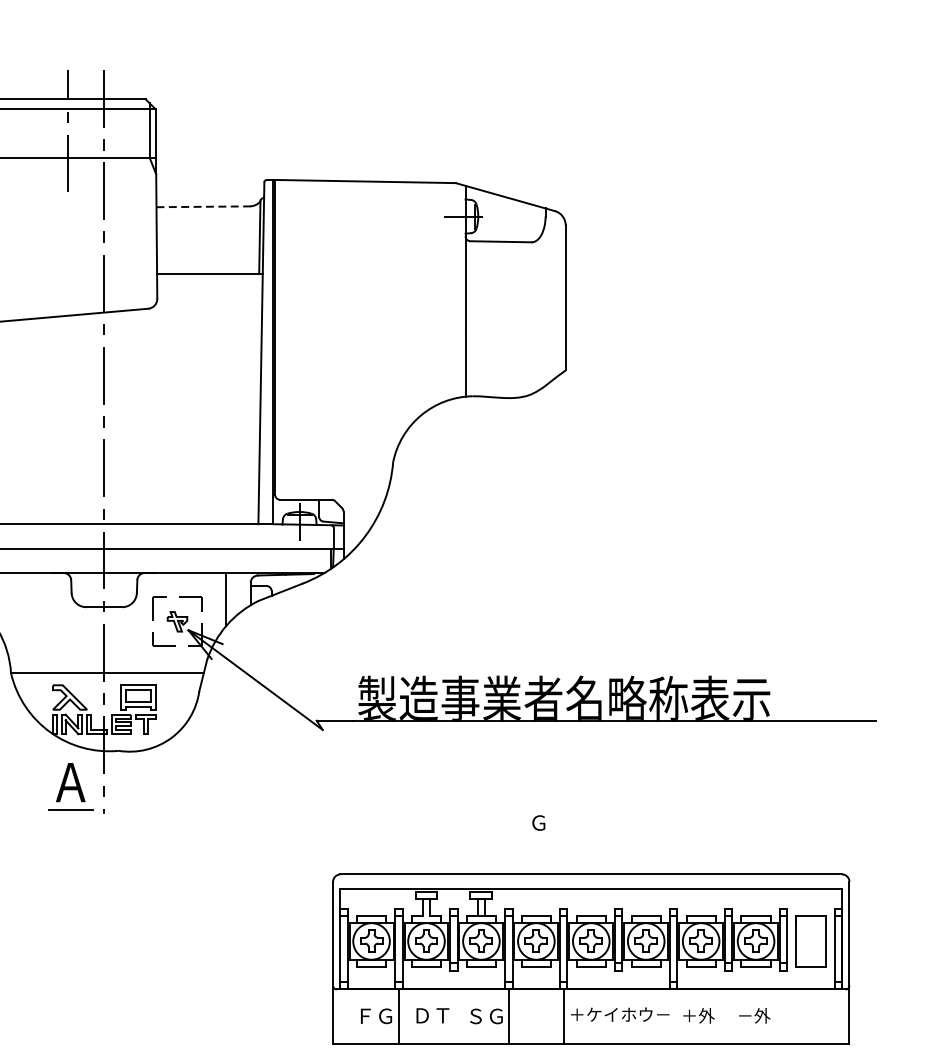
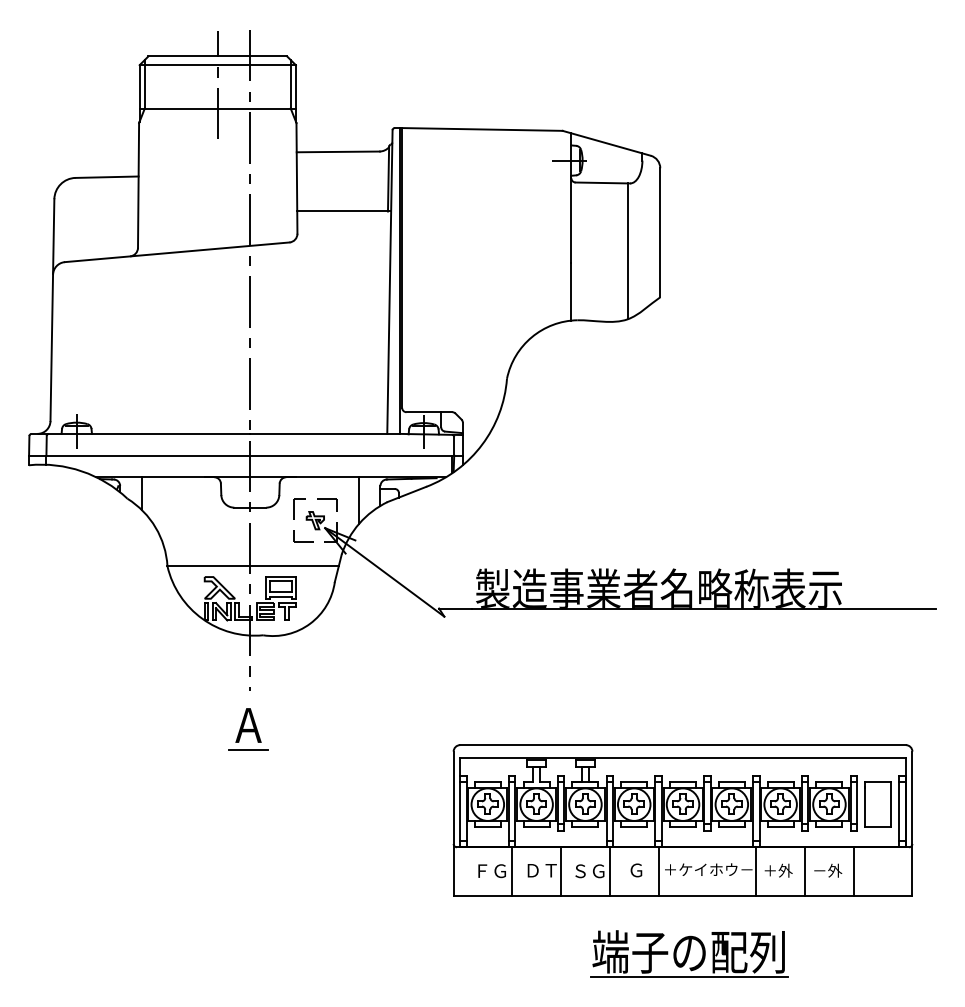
line: (203, 206) -> (338, 151), dashed -> solid
line: (528, 318) -> (627, 251), added
part: (70, 787) -> (248, 729), moved
text: (538, 823) -> (636, 870), moved
line: (454, 1016) -> (561, 871), added
line: (673, 1016) -> (756, 871), added
line: (729, 1016) -> (805, 871), added
line: (783, 1016) -> (853, 871), added

